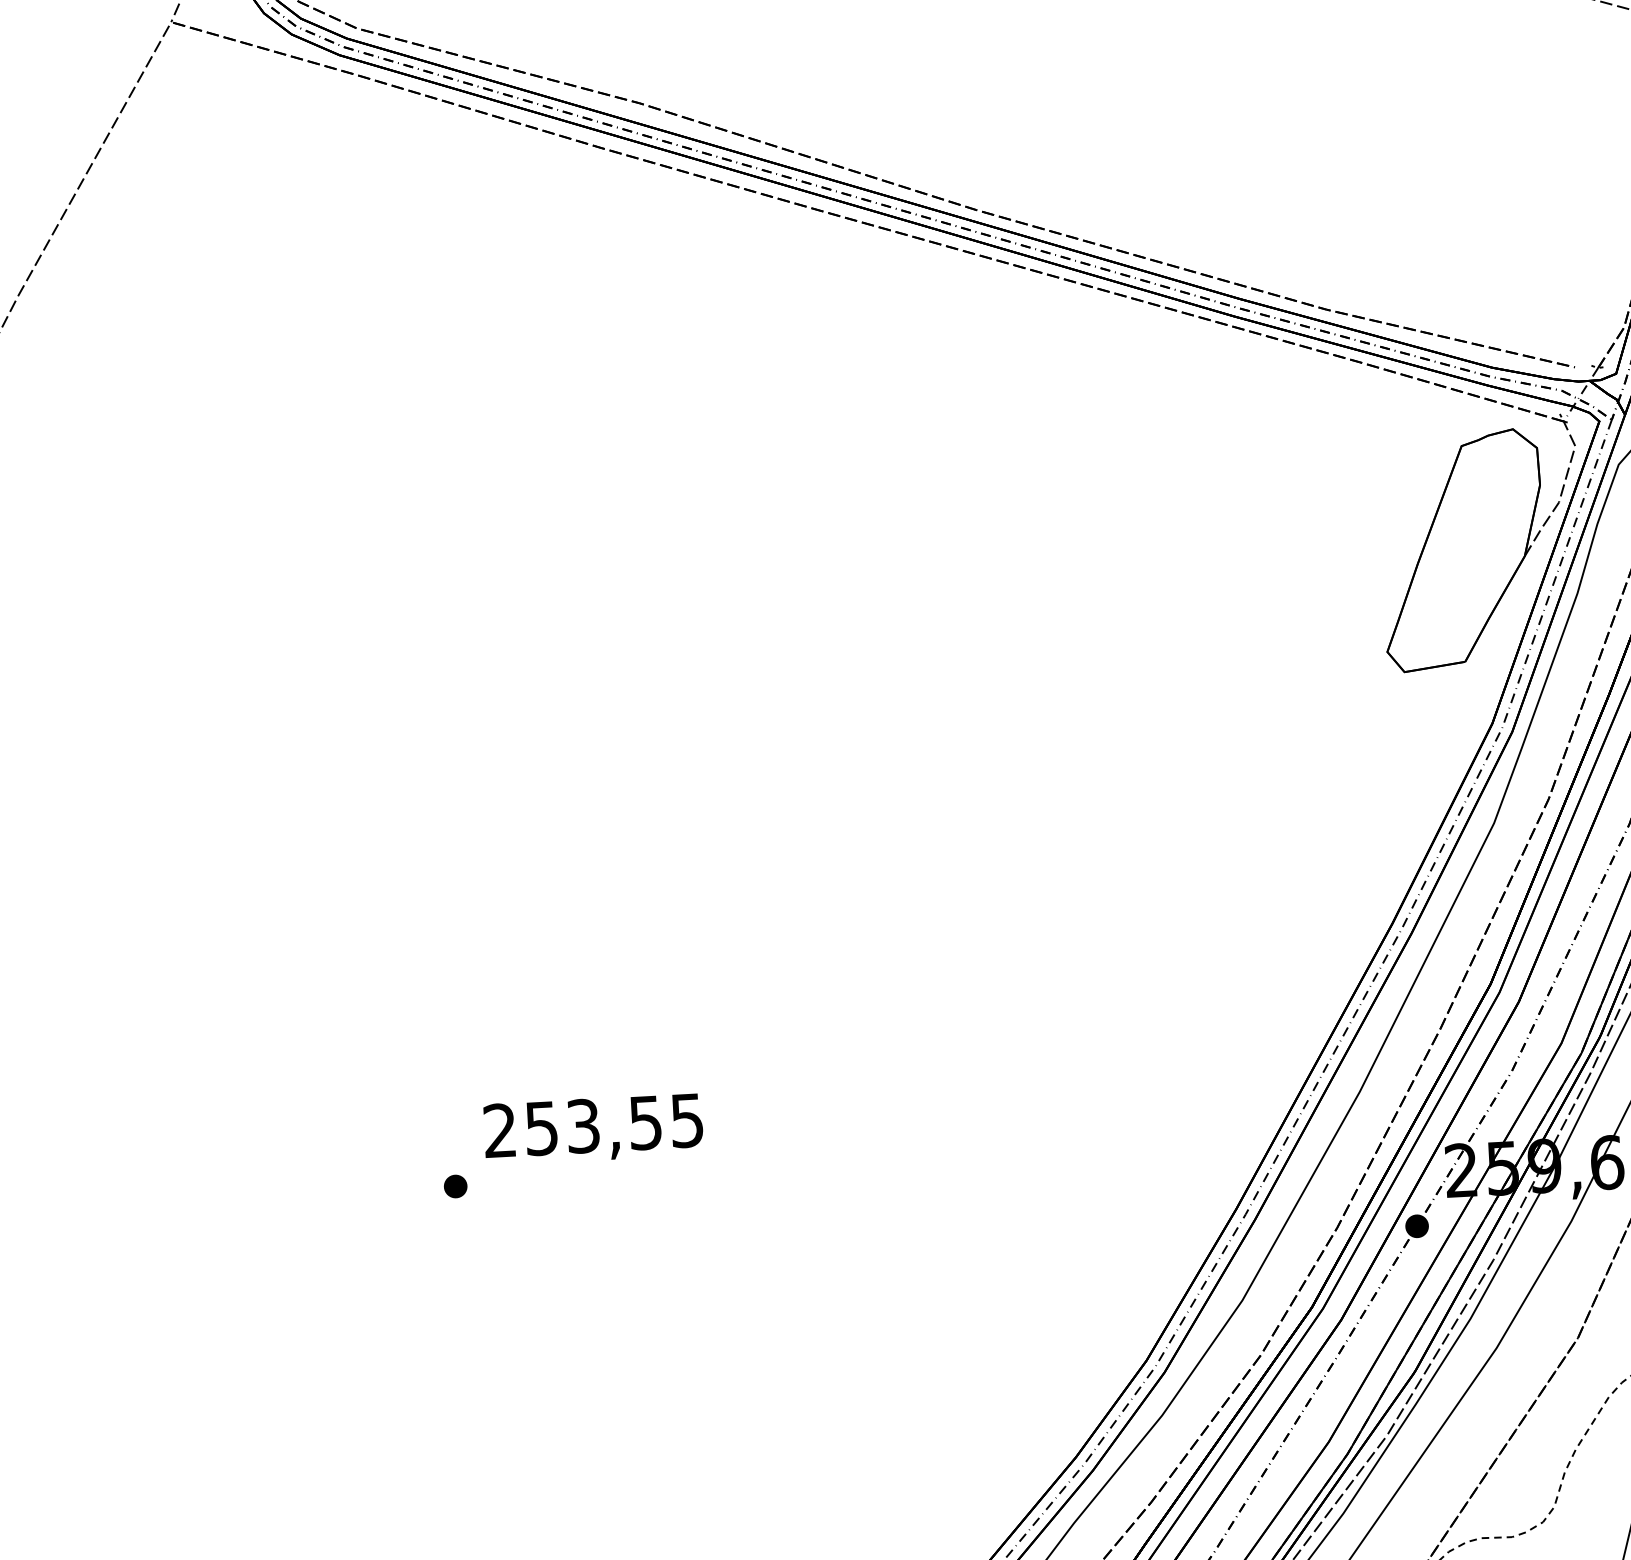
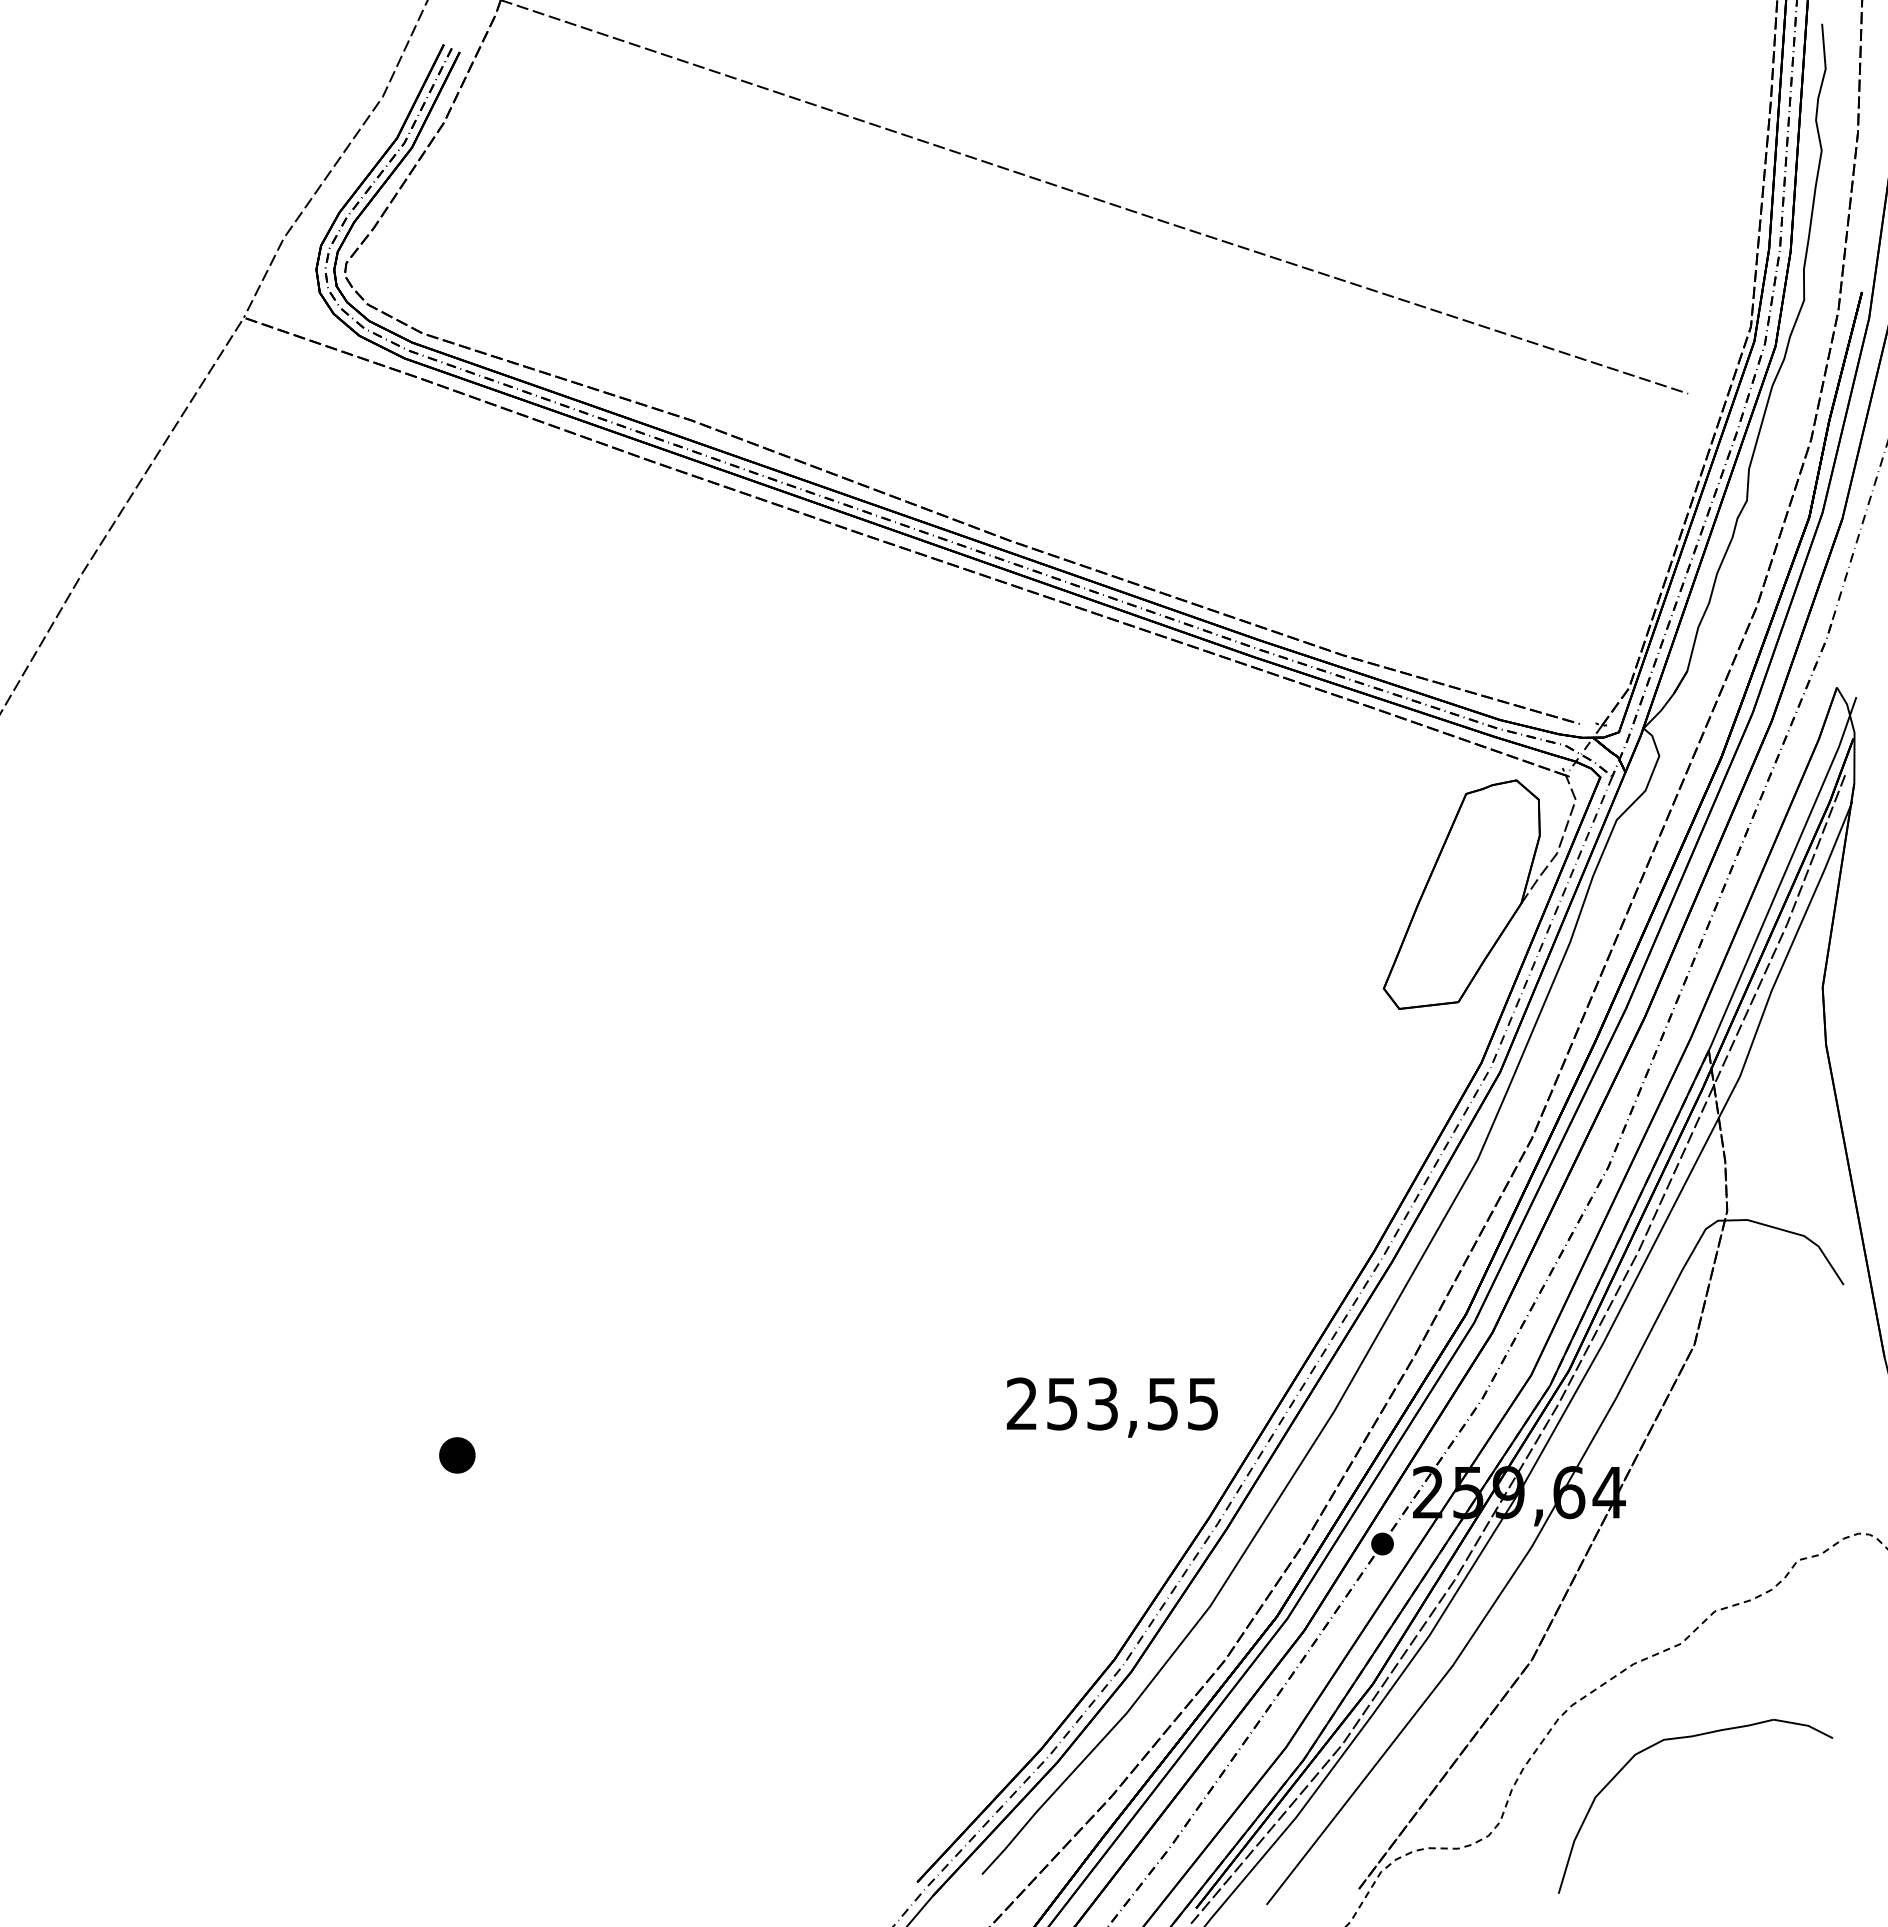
text: (593, 1129) -> (1112, 1407), moved
part: (455, 1186) -> (457, 1455), size x1.6

